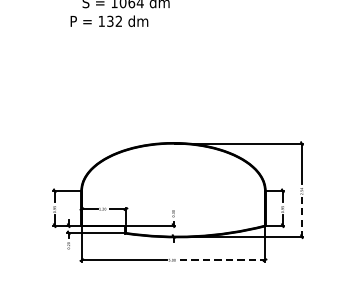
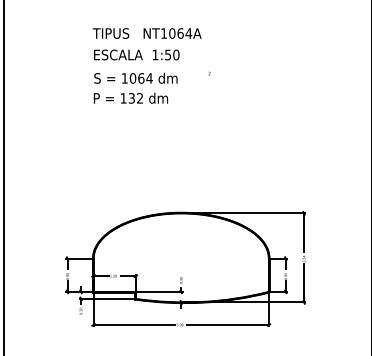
text: (108, 20) -> (130, 97), moved
line: (302, 216) -> (304, 283), dashed -> solid
line: (222, 260) -> (228, 325), dashed -> solid

